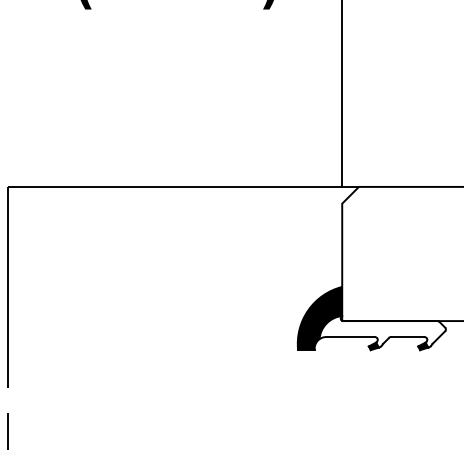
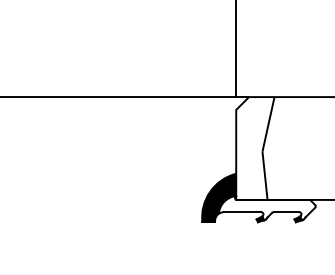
hatch: (384, 253) -> (268, 148), added

